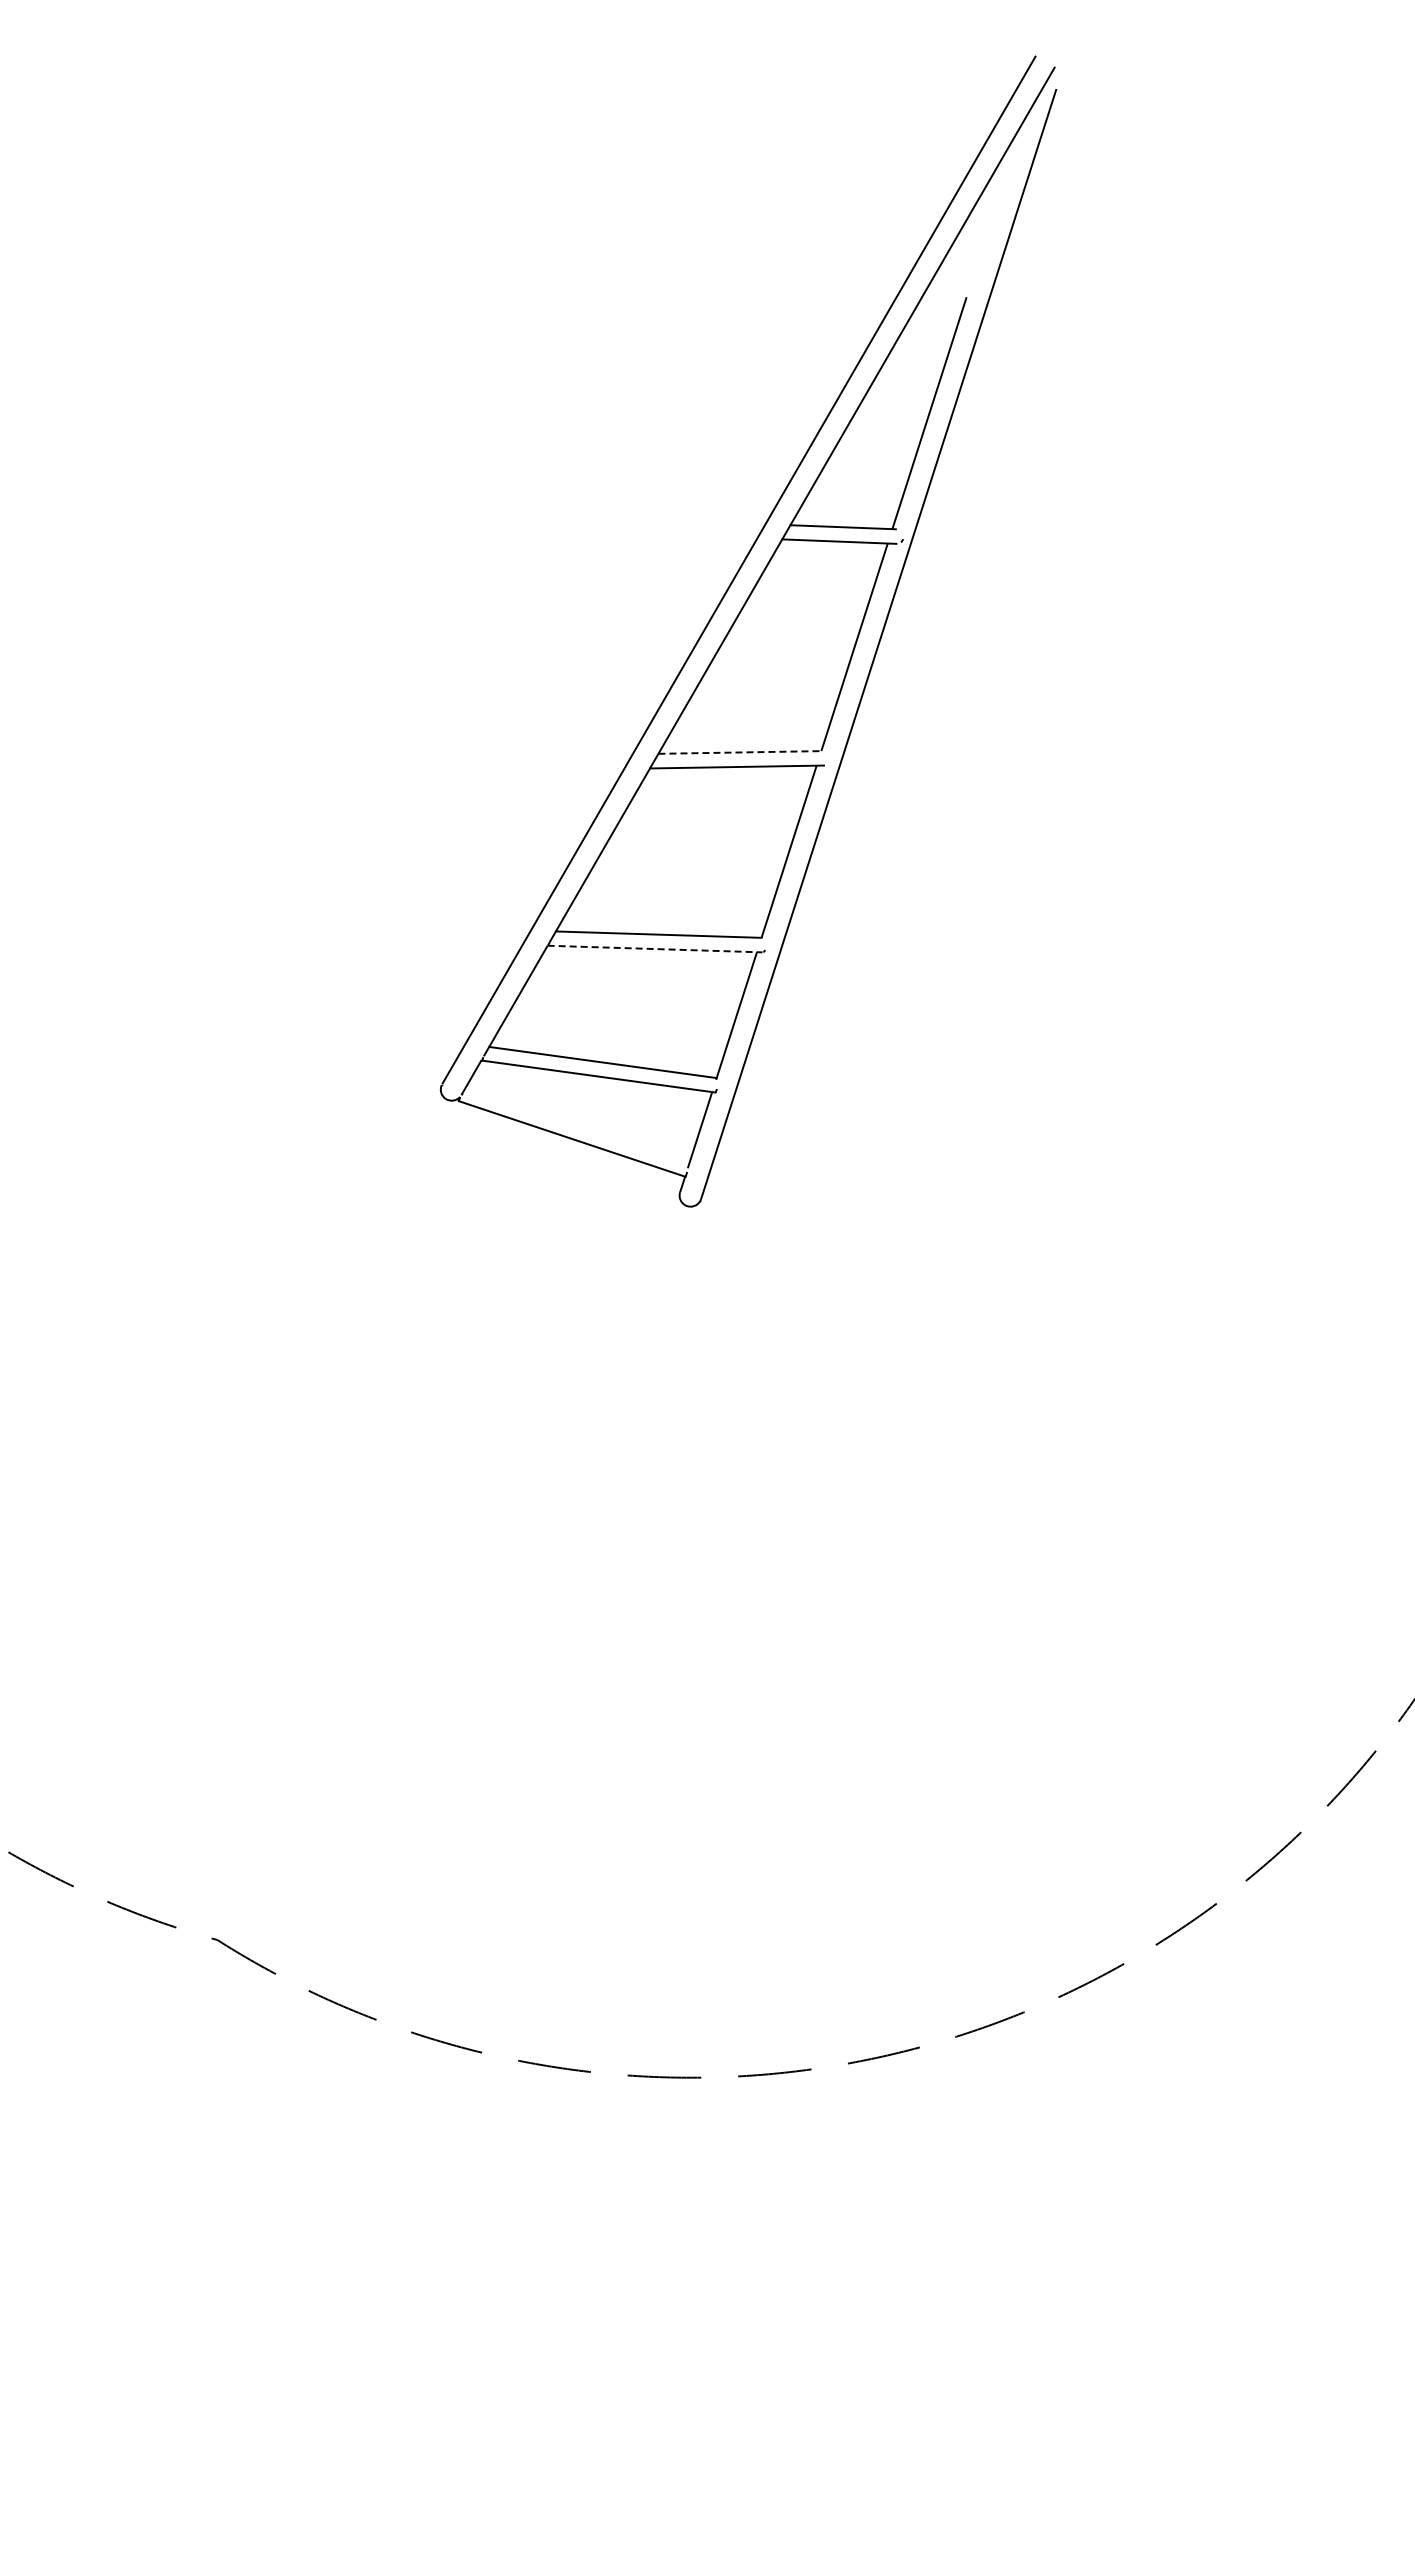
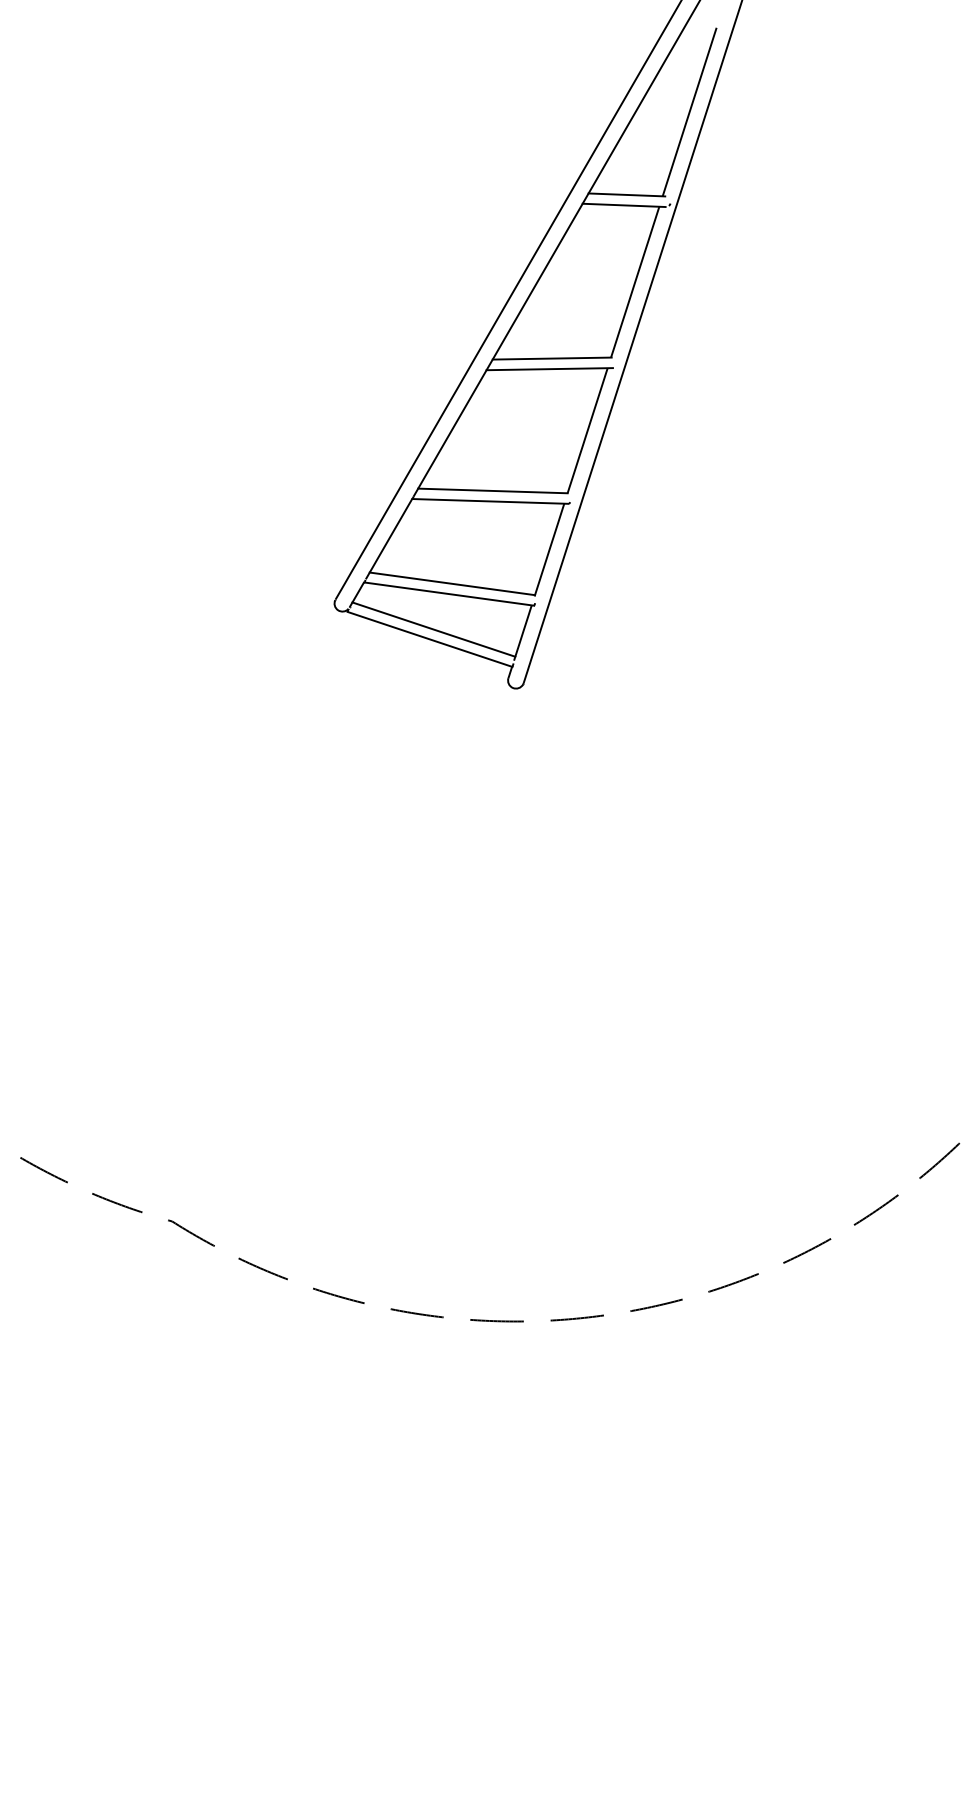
line: (740, 752) -> (552, 358), dashed -> solid
line: (655, 949) -> (490, 501), dashed -> solid
line: (577, 1125) -> (433, 629), added

